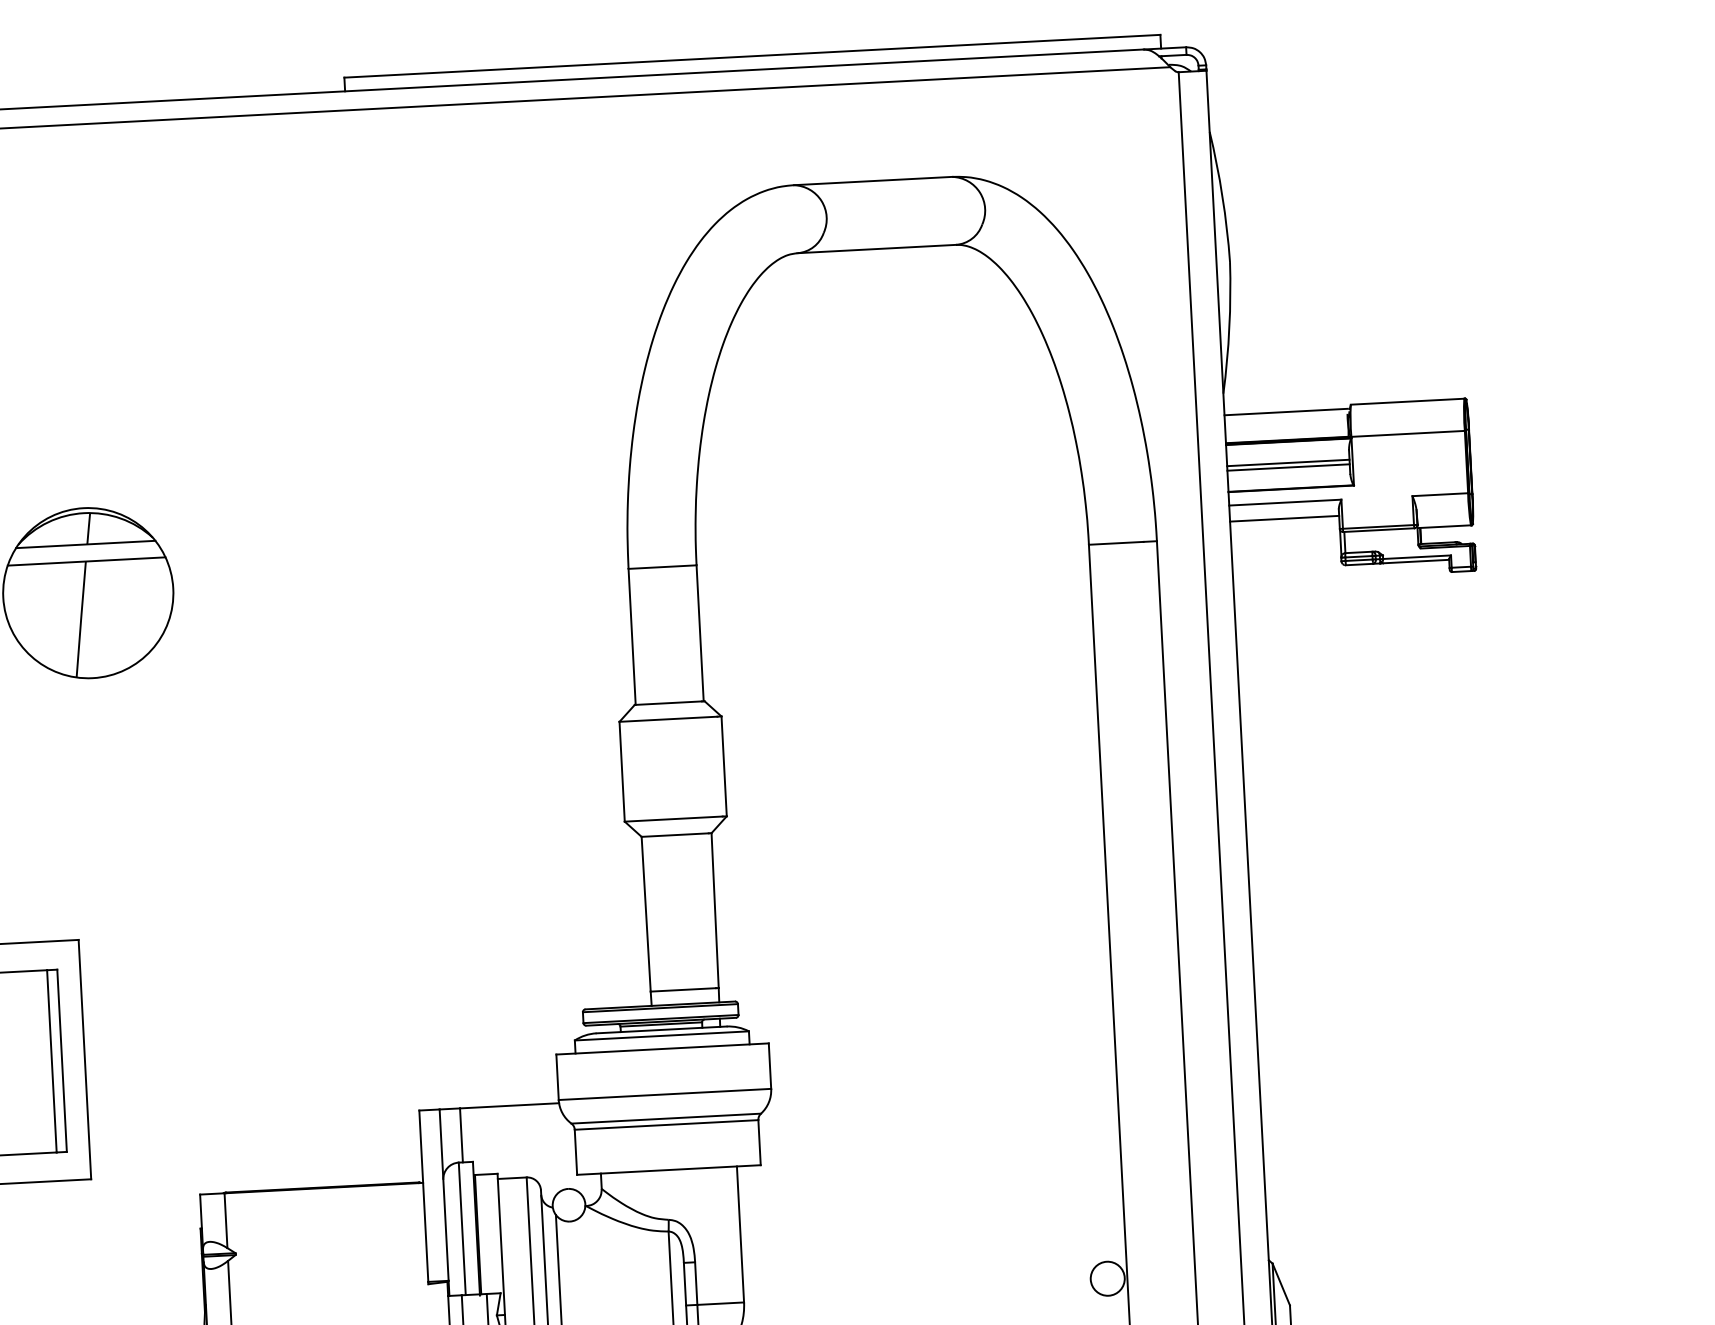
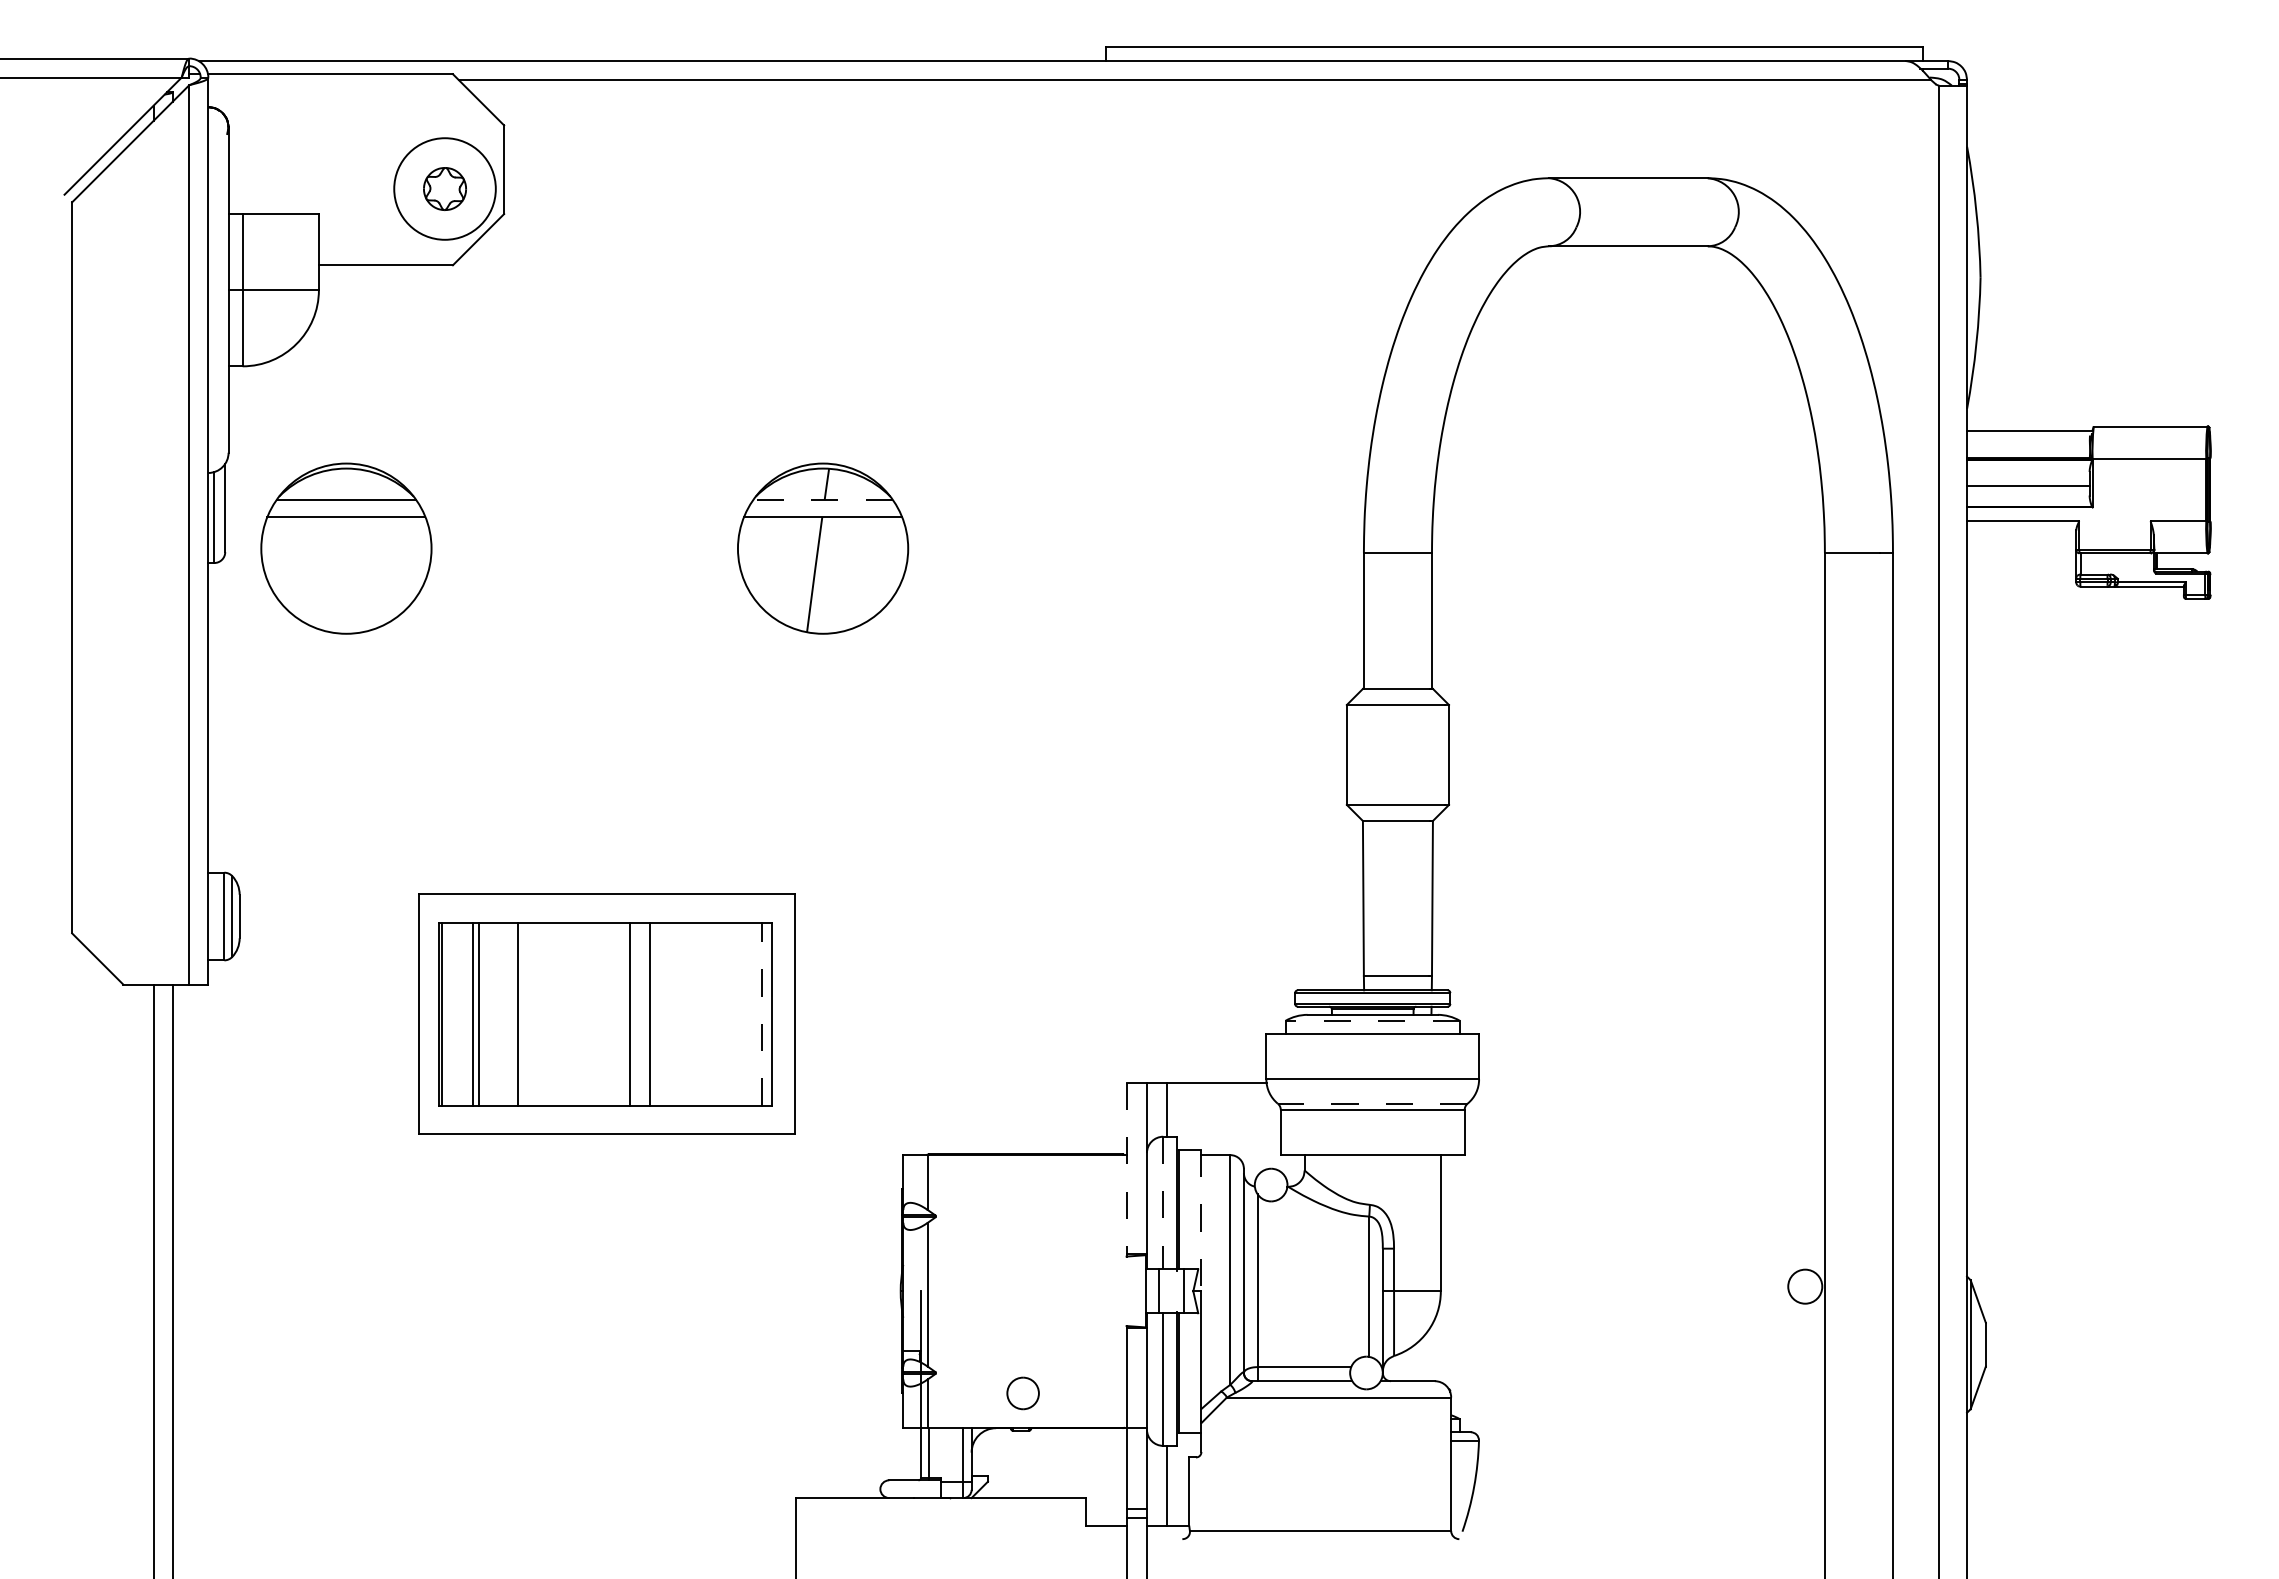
line: (1288, 462) -> (2028, 481), removed
line: (1284, 518) -> (2021, 536), removed
line: (86, 544) -> (823, 499), solid -> dashed
line: (661, 1035) -> (1372, 1020), solid -> dashed
line: (52, 1060) -> (762, 1013), solid -> dashed
line: (665, 1118) -> (1372, 1103), solid -> dashed
line: (423, 1196) -> (1126, 1168), solid -> dashed
line: (462, 1229) -> (1163, 1203), solid -> dashed
line: (501, 1244) -> (1201, 1220), solid -> dashed

